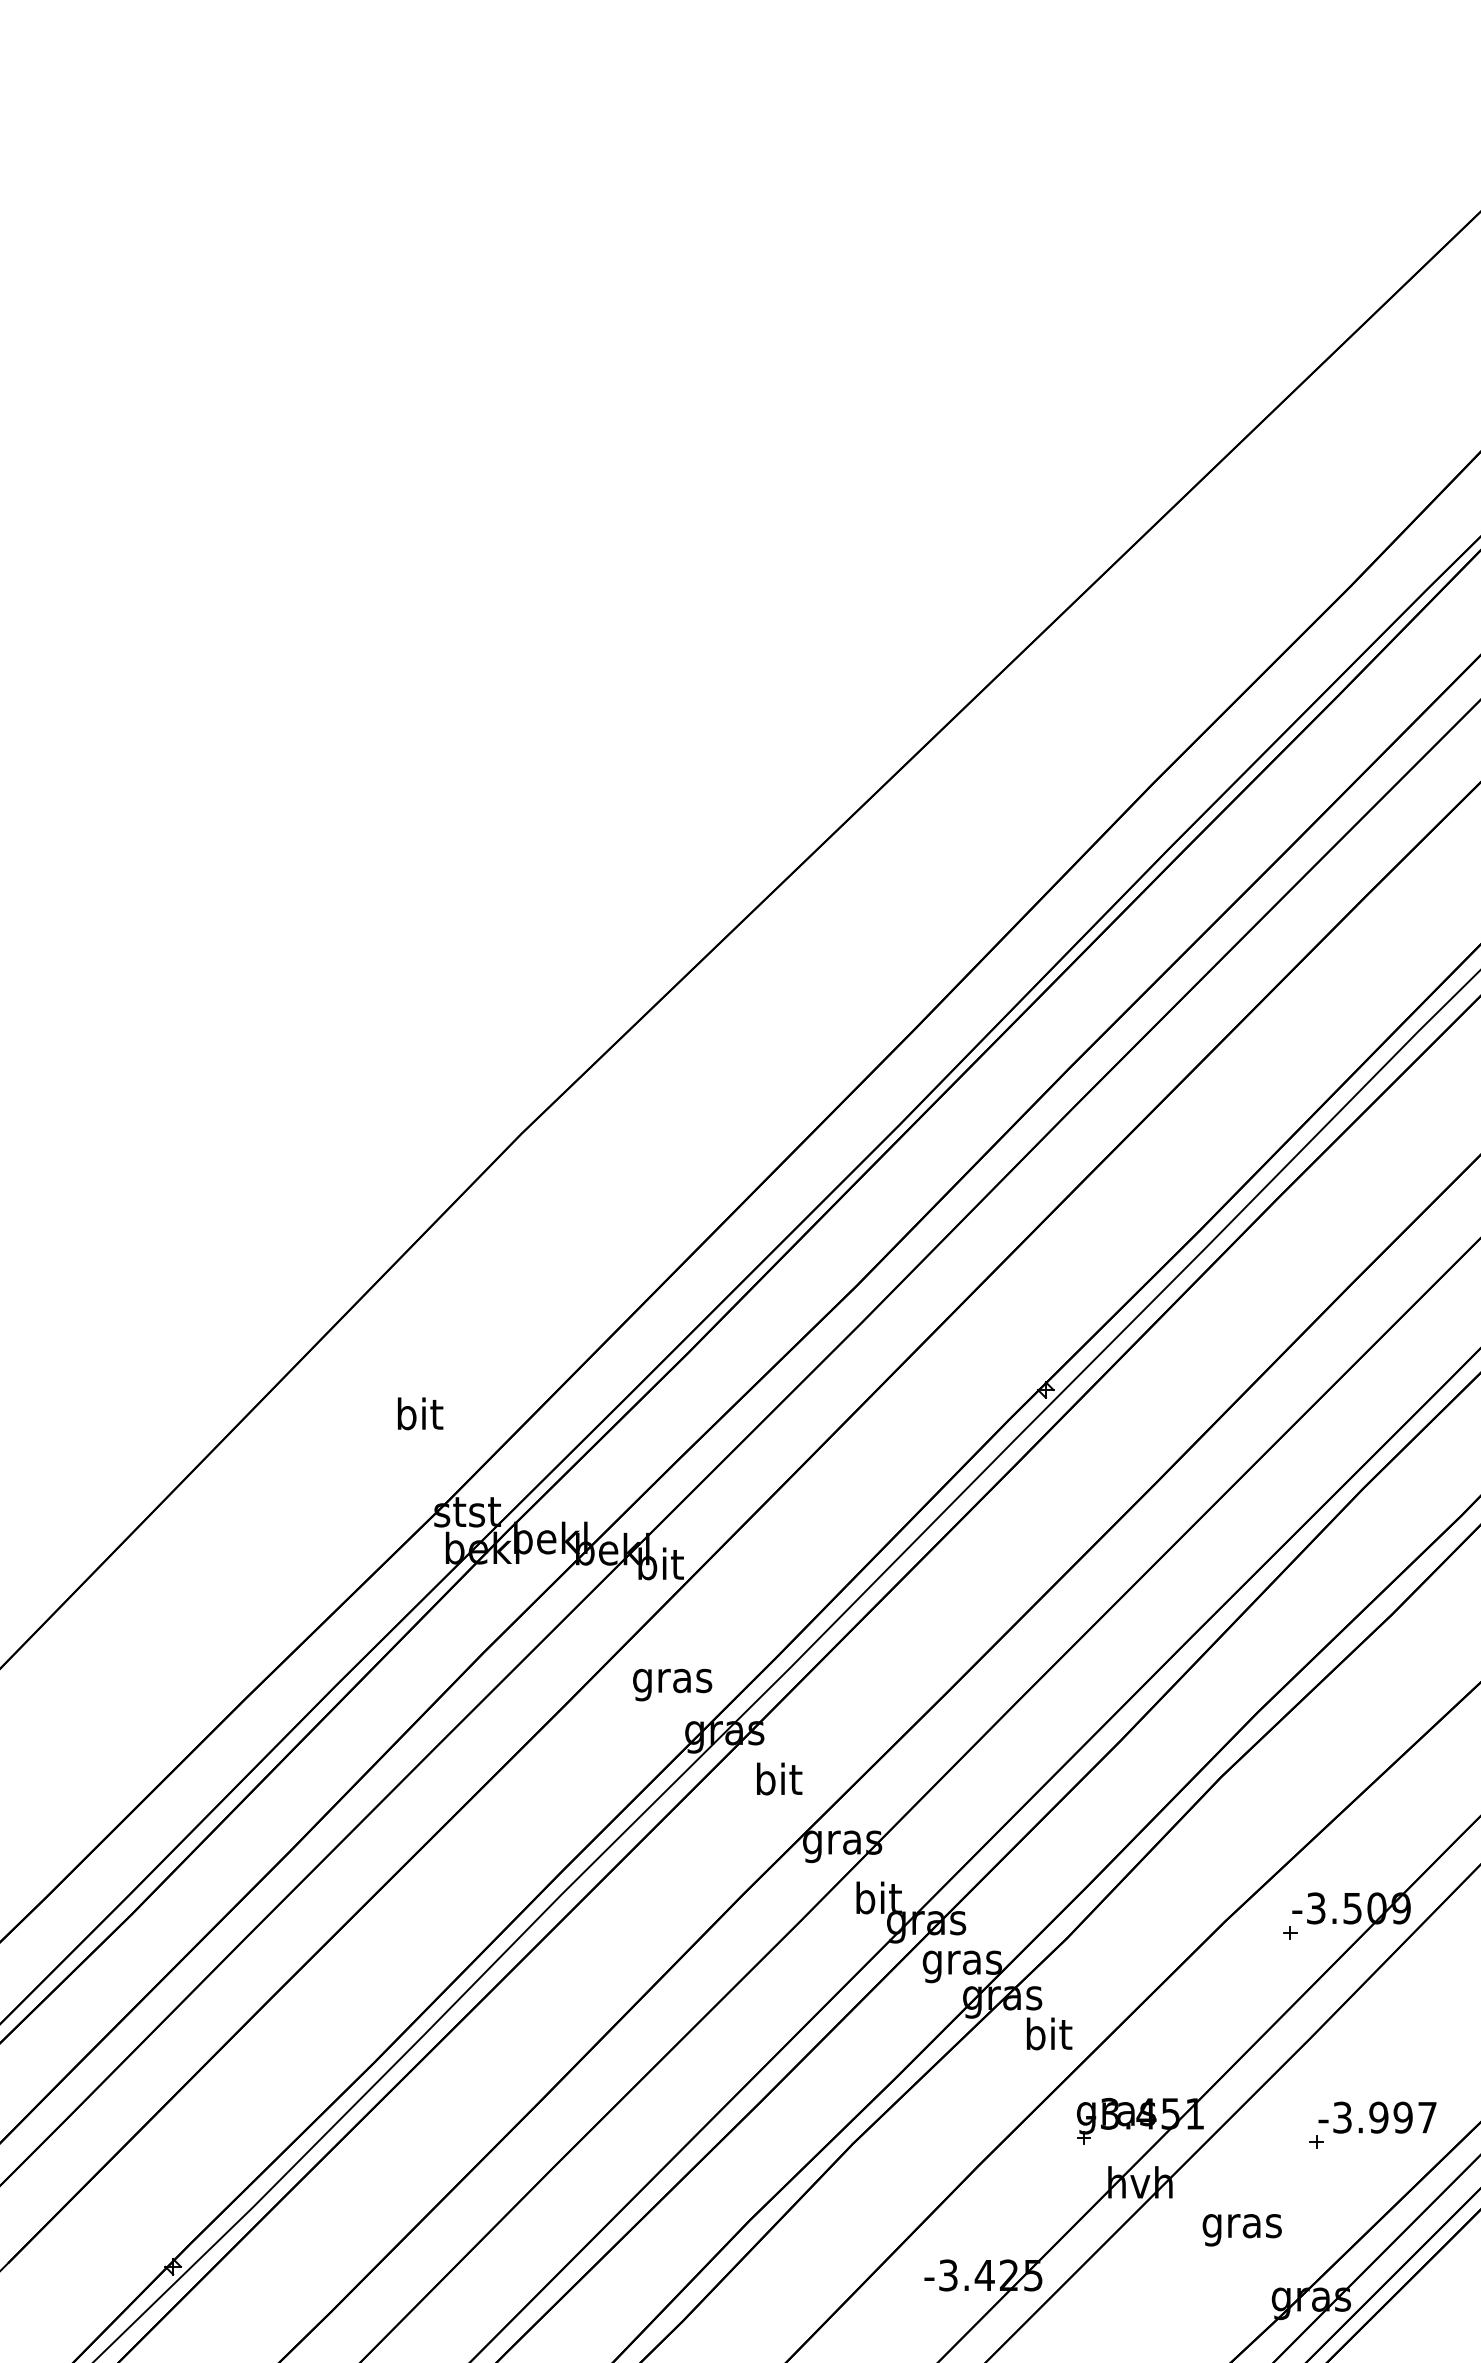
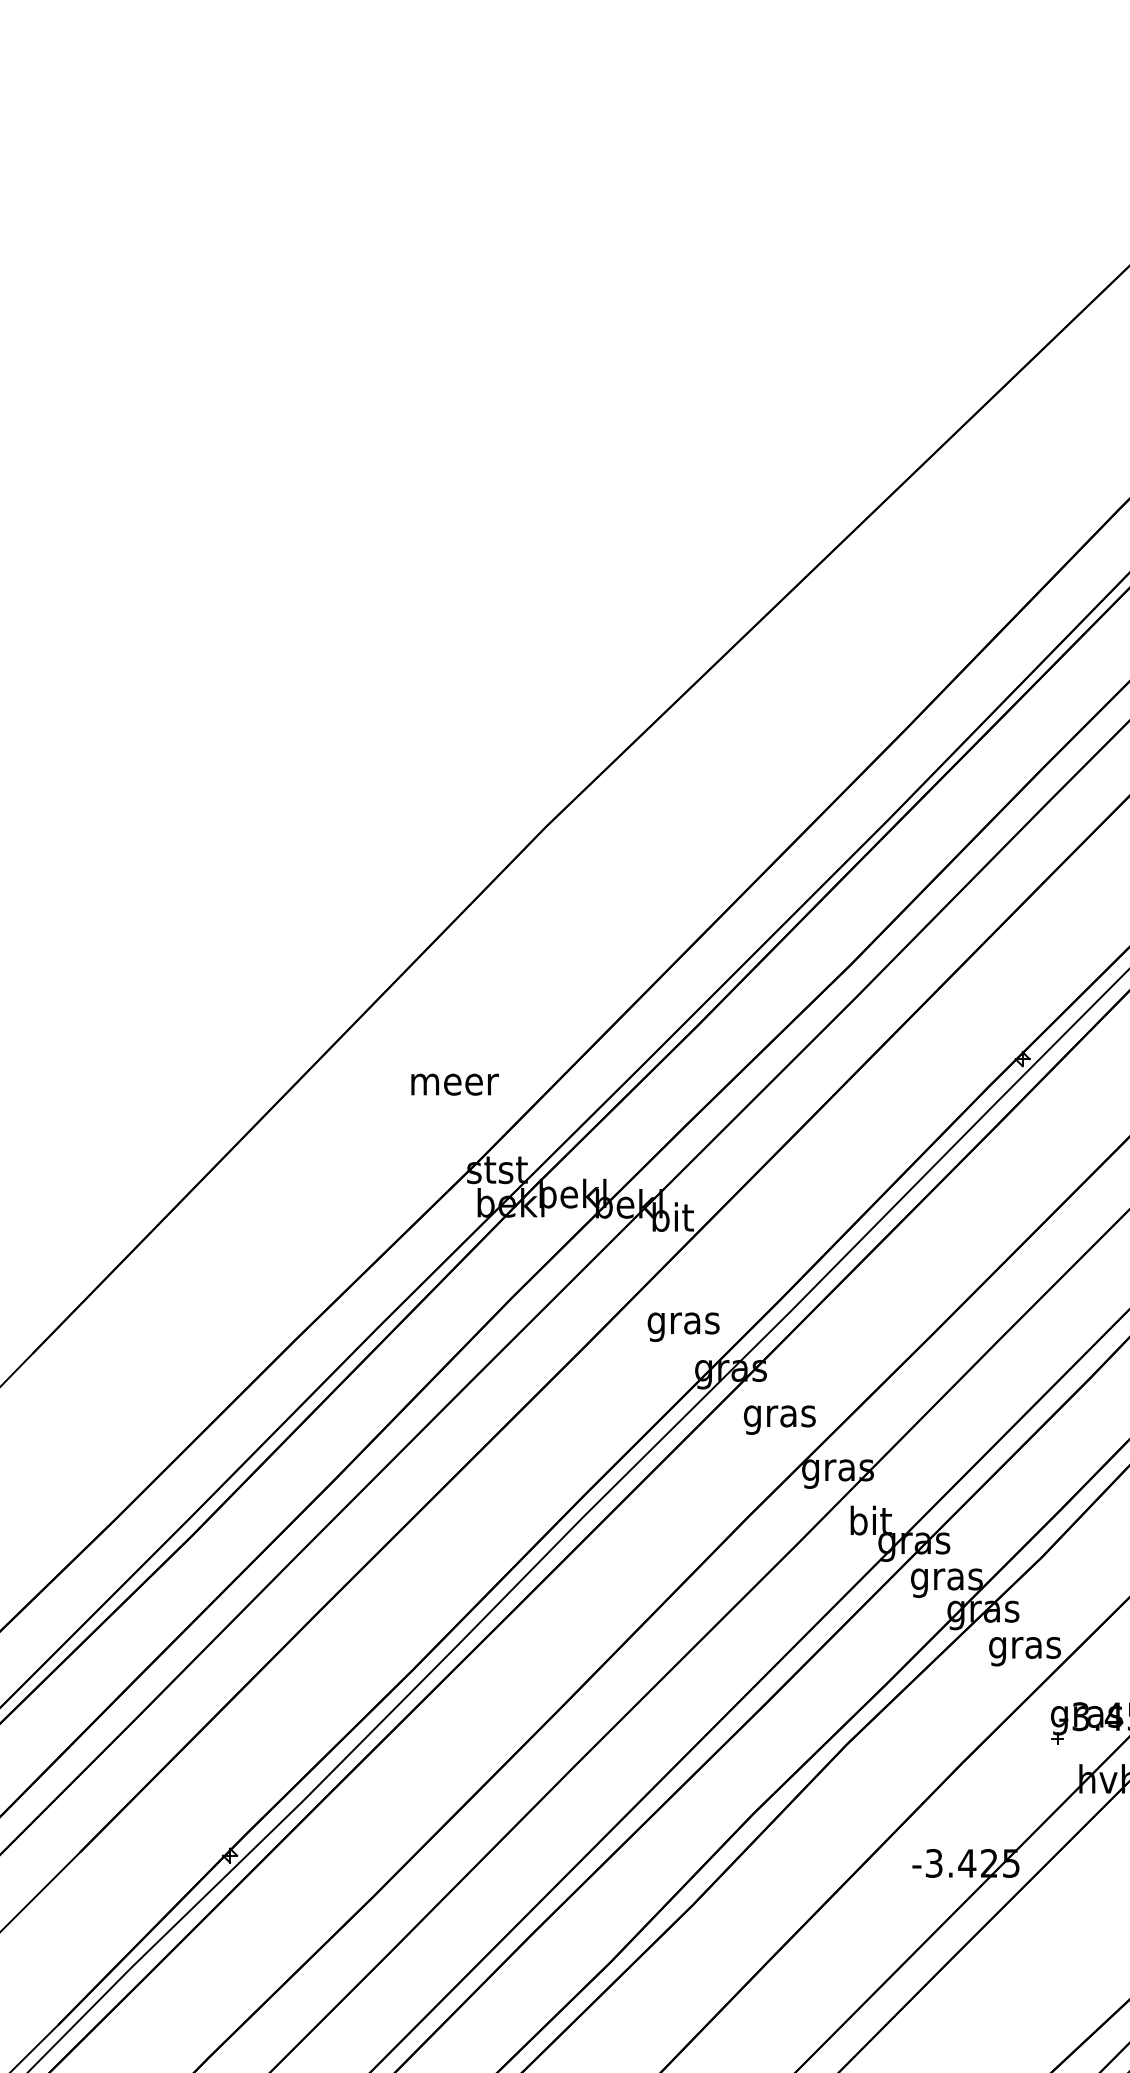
text: (420, 1413) -> (454, 1080), bit -> meer
text: (778, 1782) -> (779, 1415), bit -> gras
text: (1047, 2037) -> (1024, 1647), bit -> gras

